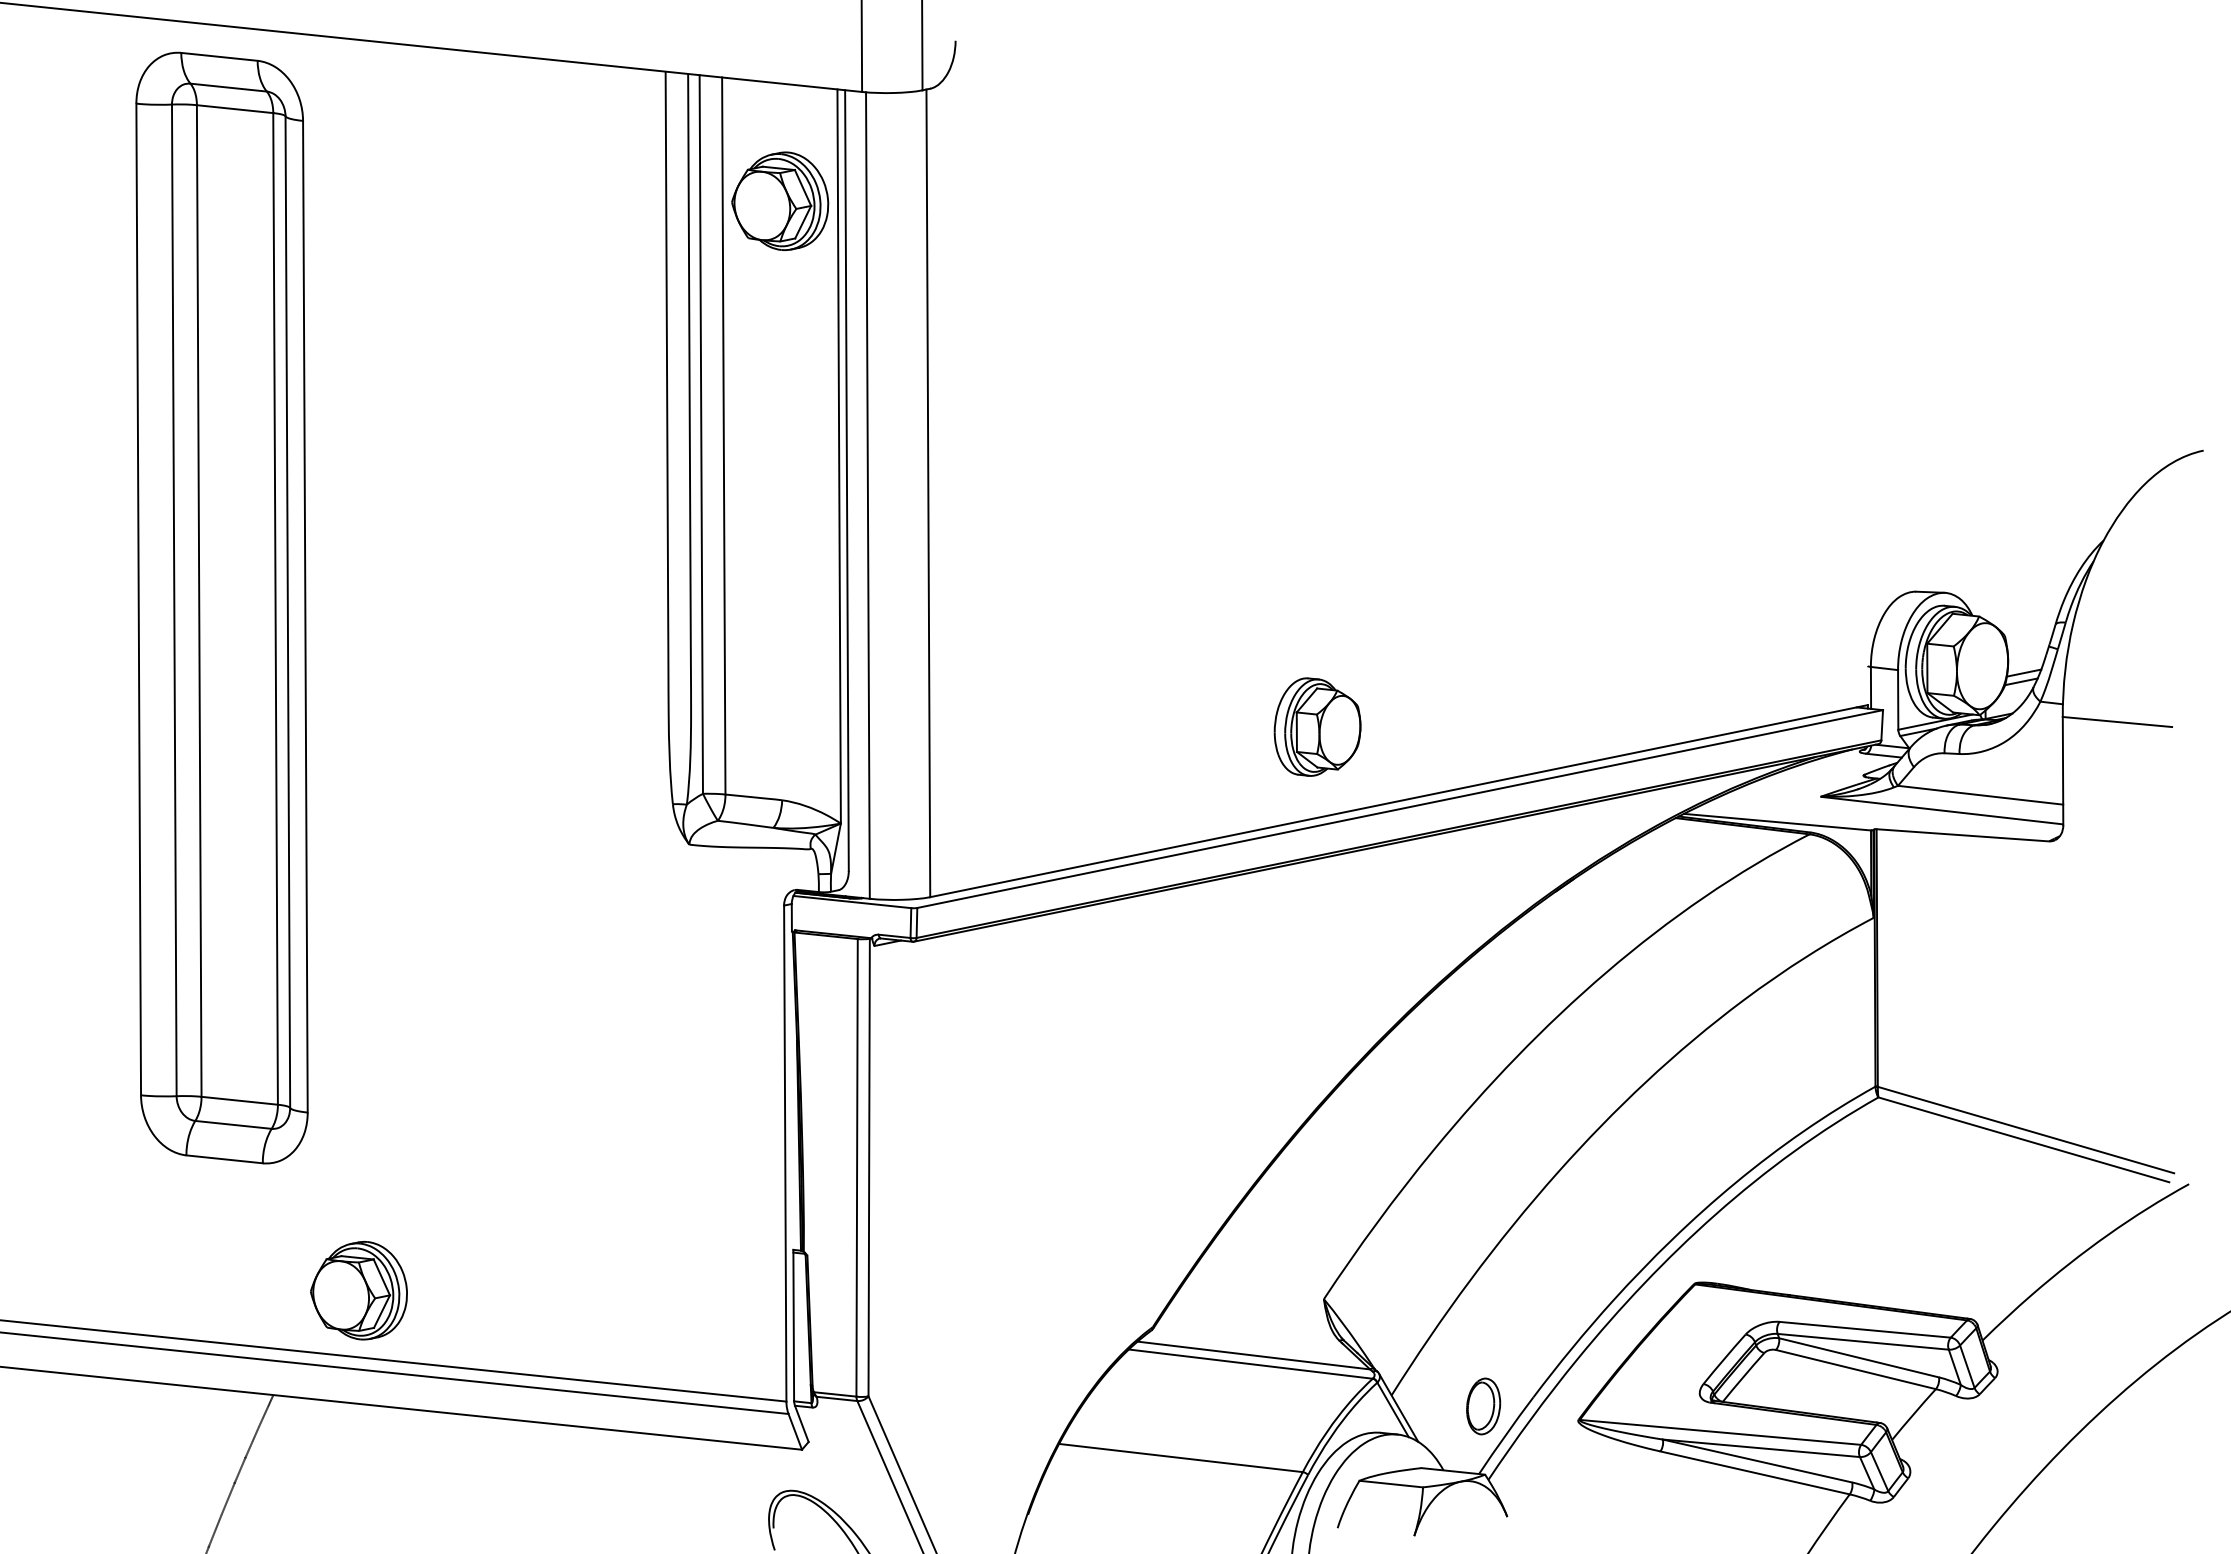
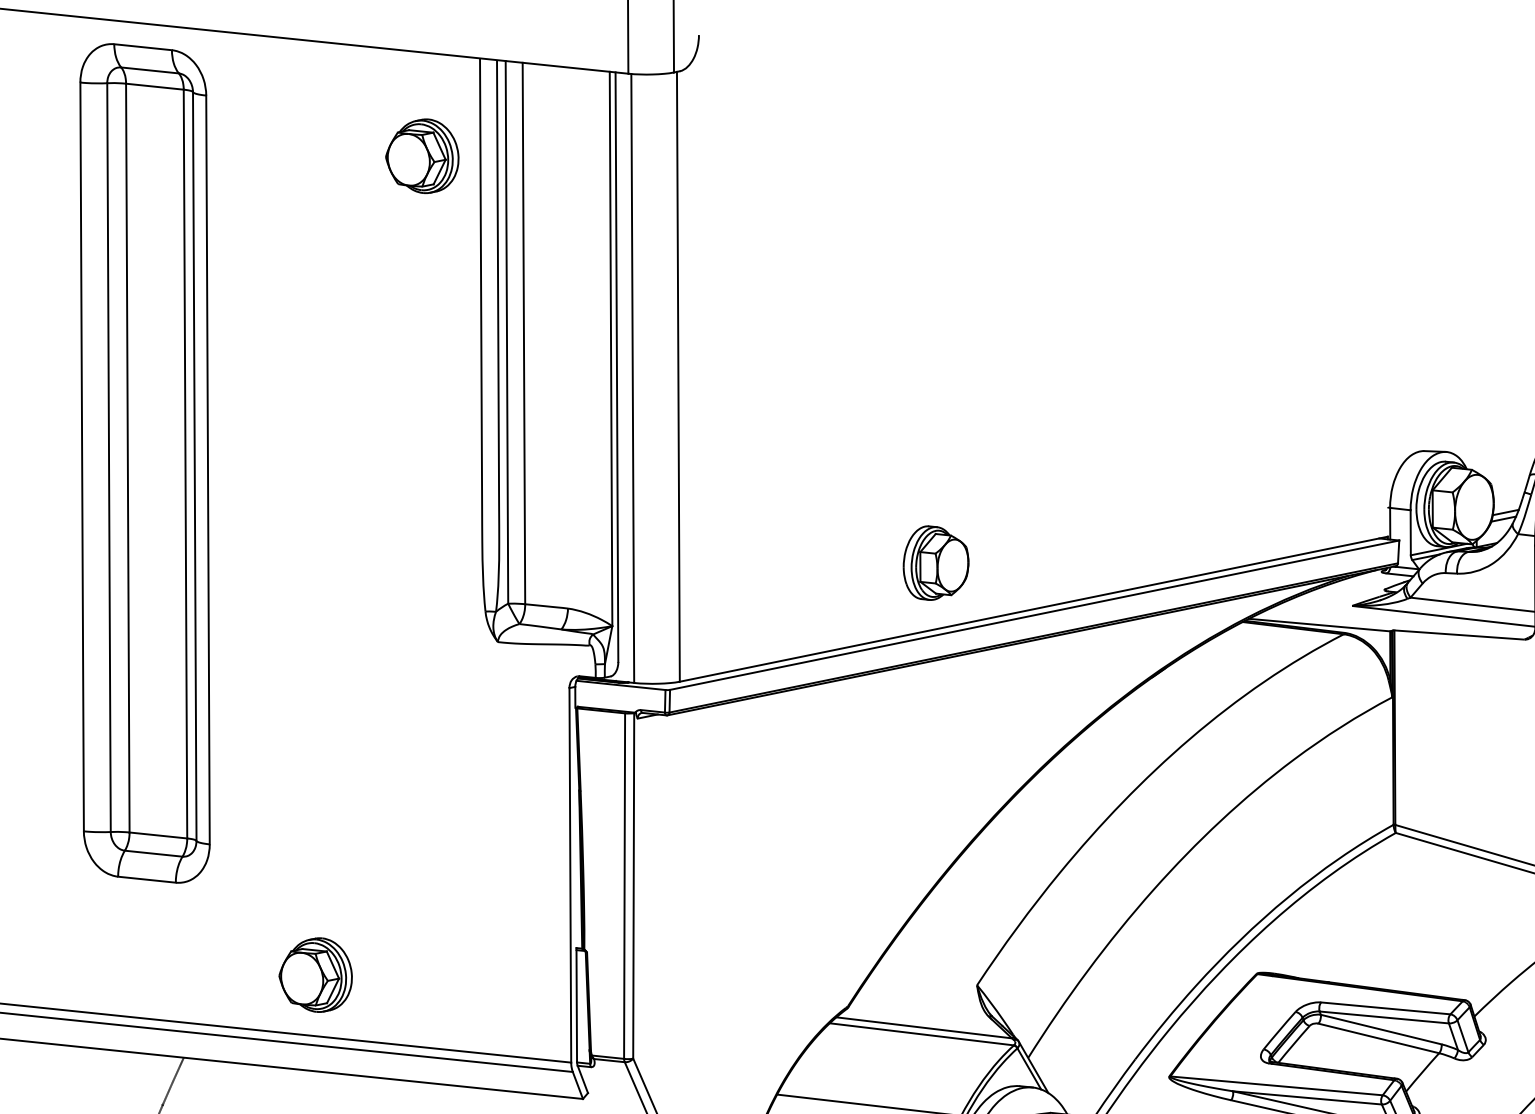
part: (780, 200) -> (422, 155), moved
part: (1317, 726) -> (936, 562), moved
part: (358, 1290) -> (315, 974), moved
part: (1483, 1406) -> (1097, 1066), removed

